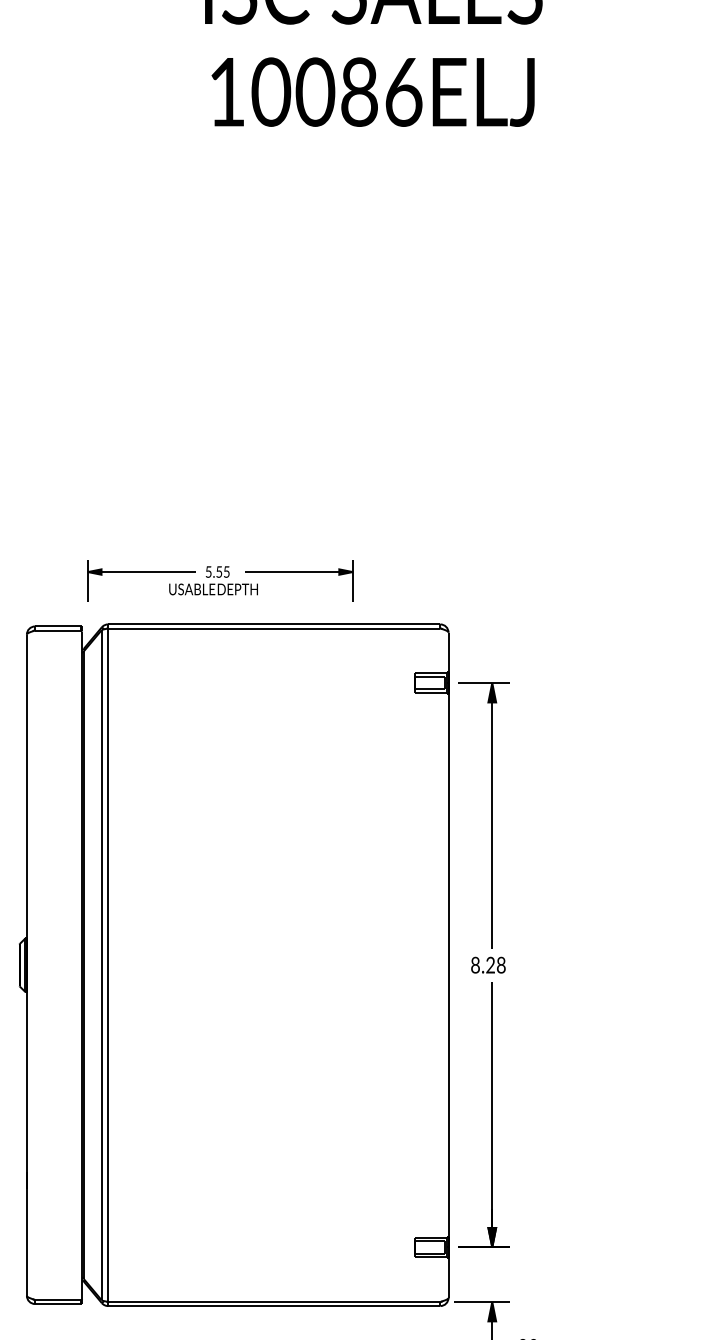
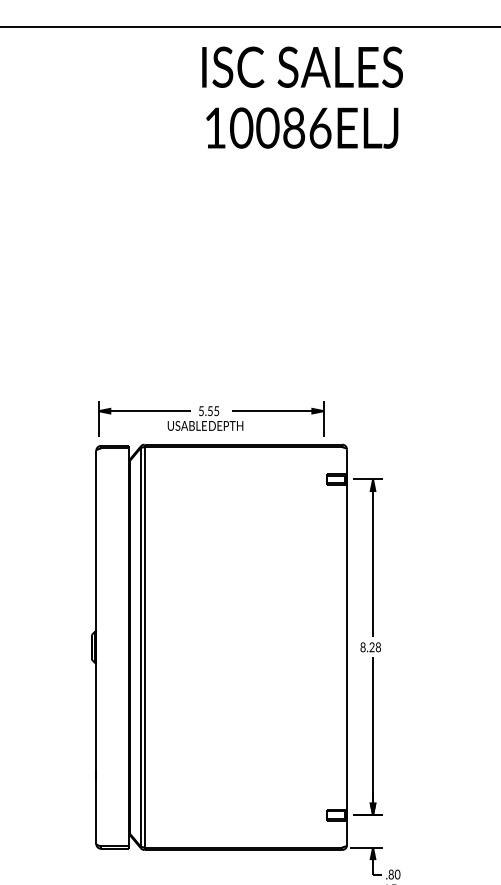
part: (220, 580) -> (211, 418), size x1.43

